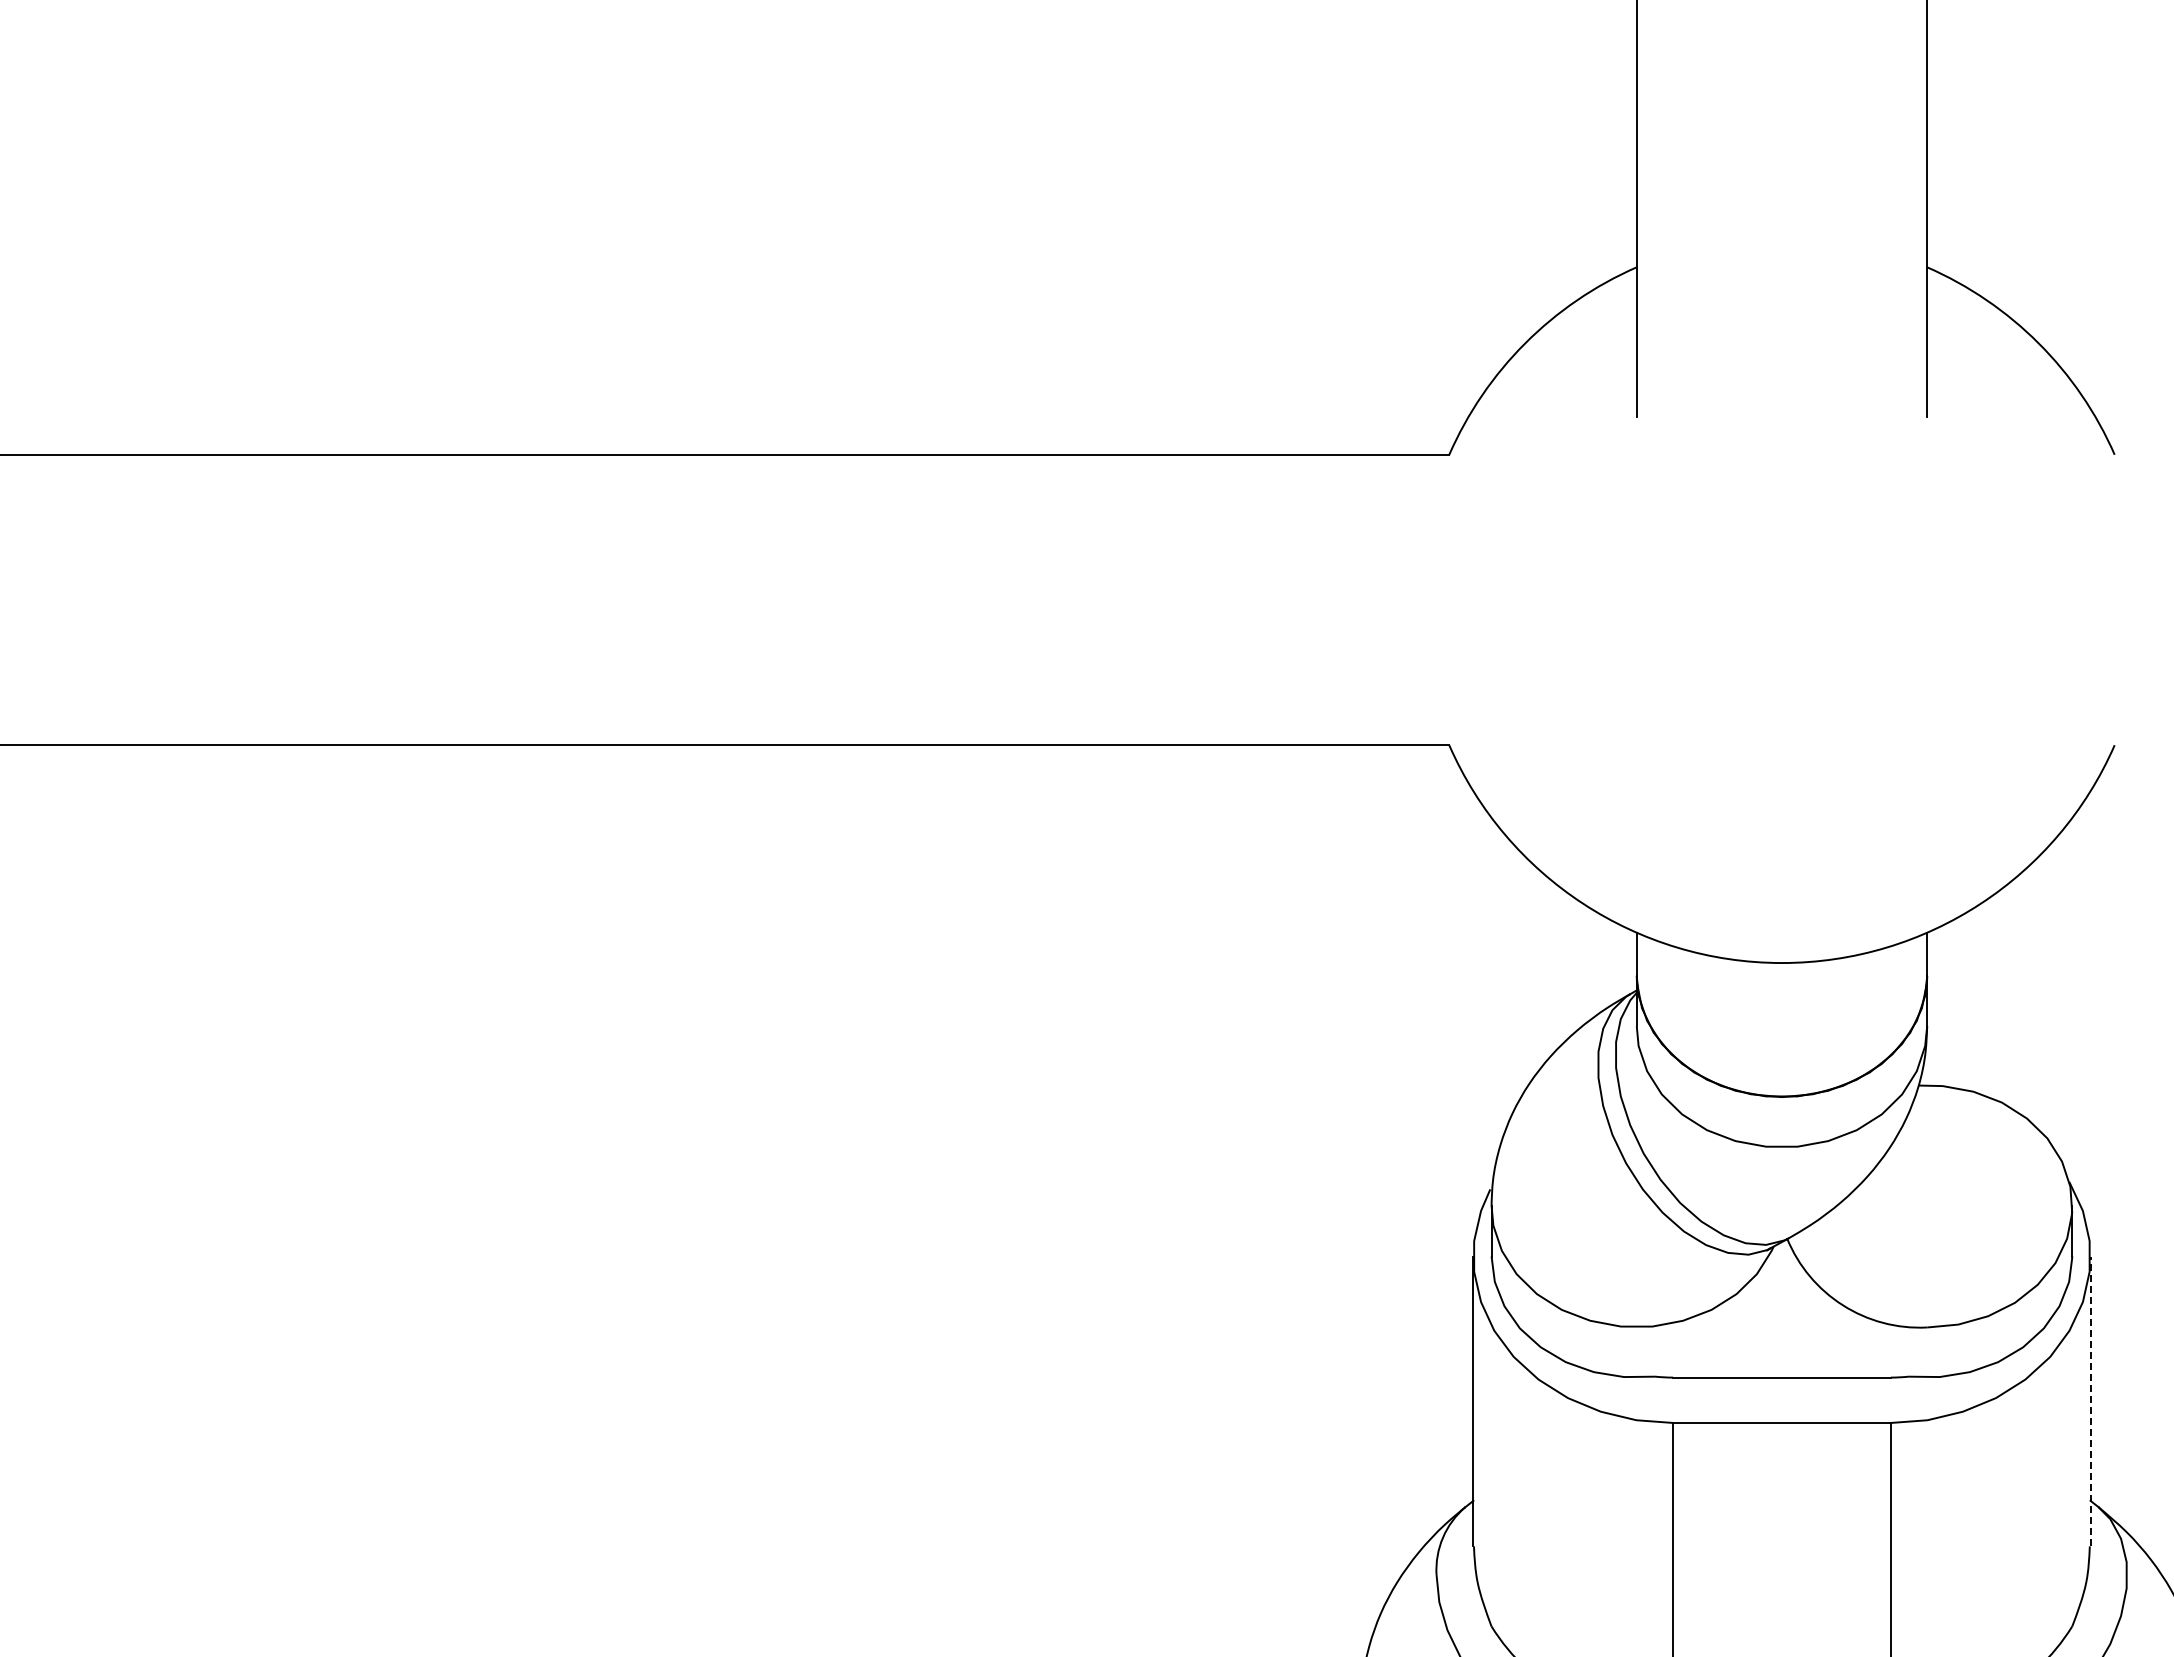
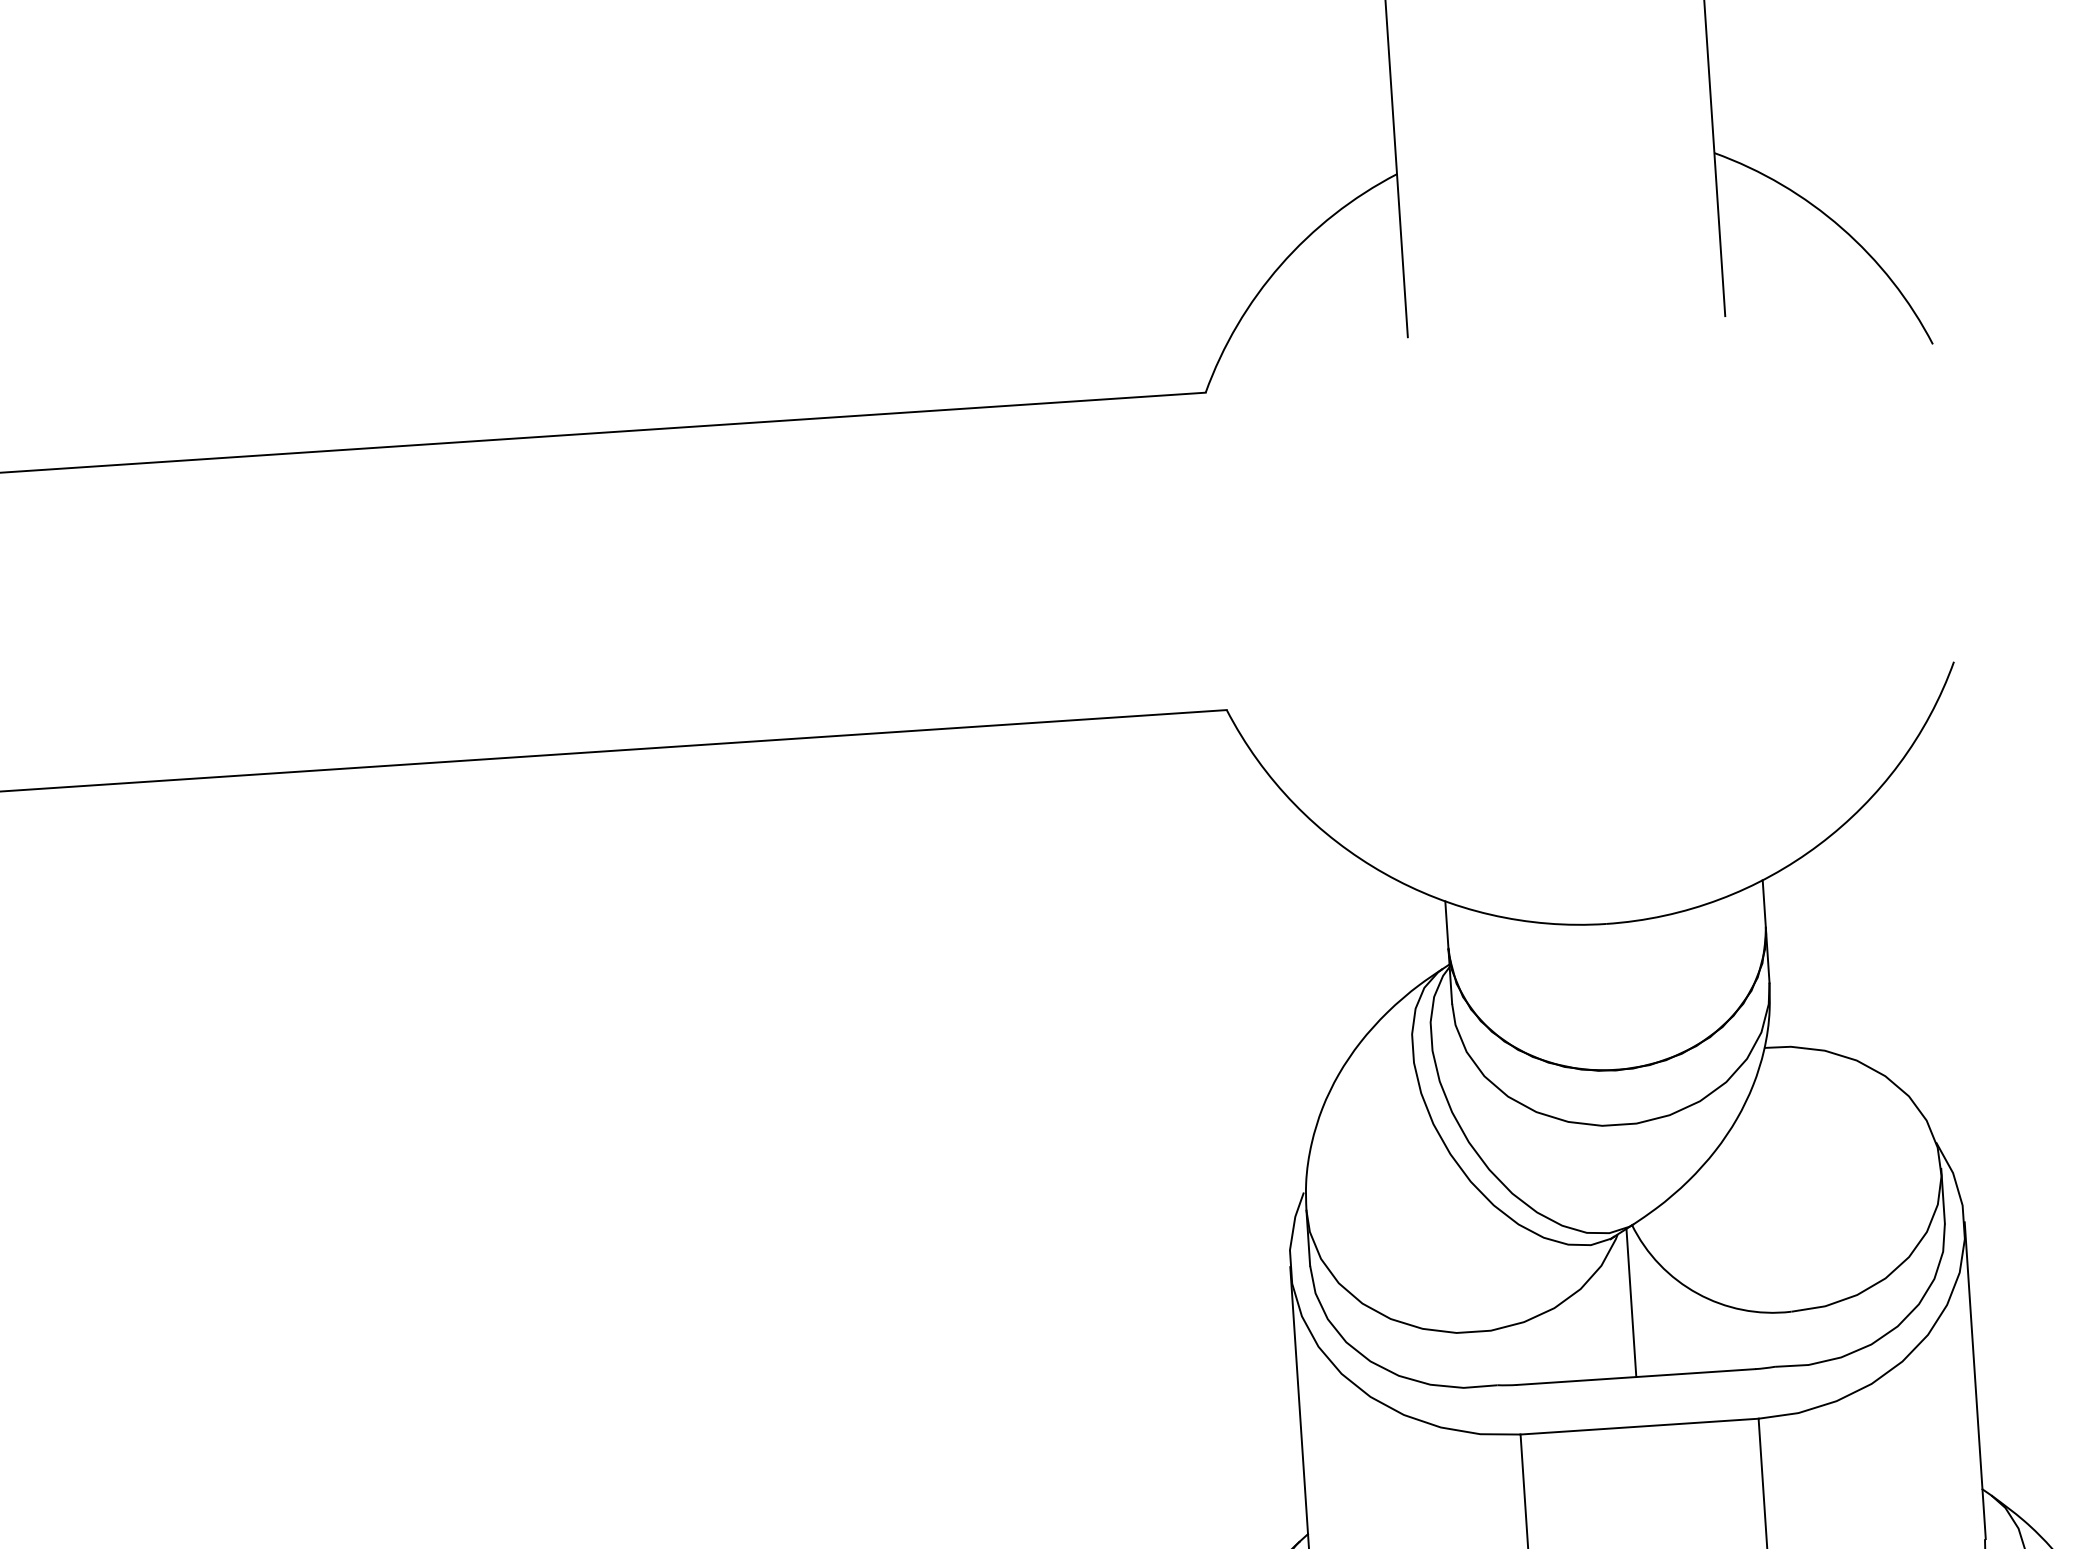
line: (1781, 1309) -> (1630, 1302), added
line: (2090, 1401) -> (1975, 1380), dashed -> solid

